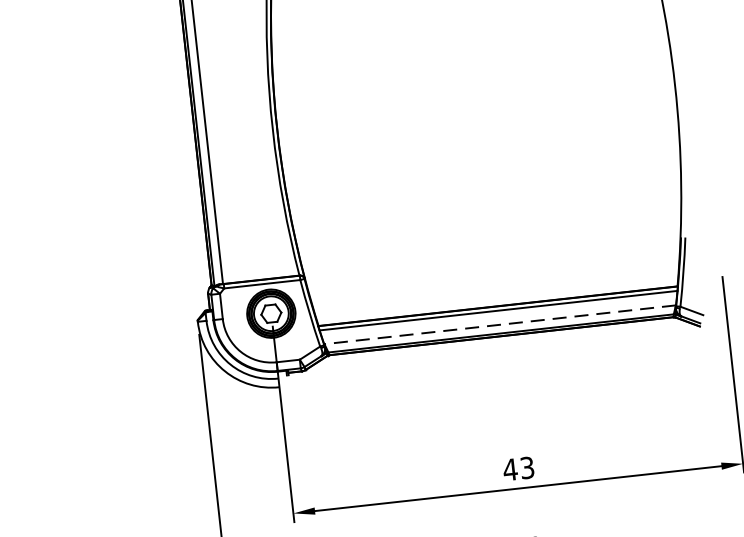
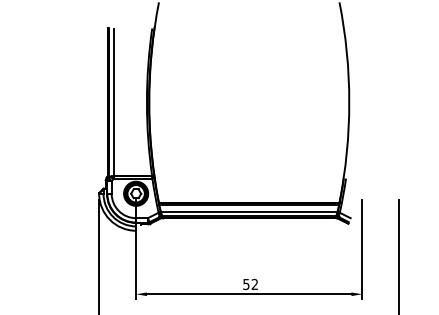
line: (498, 324) -> (248, 211), dashed -> solid
text: (518, 468) -> (250, 284), 43 -> 52

